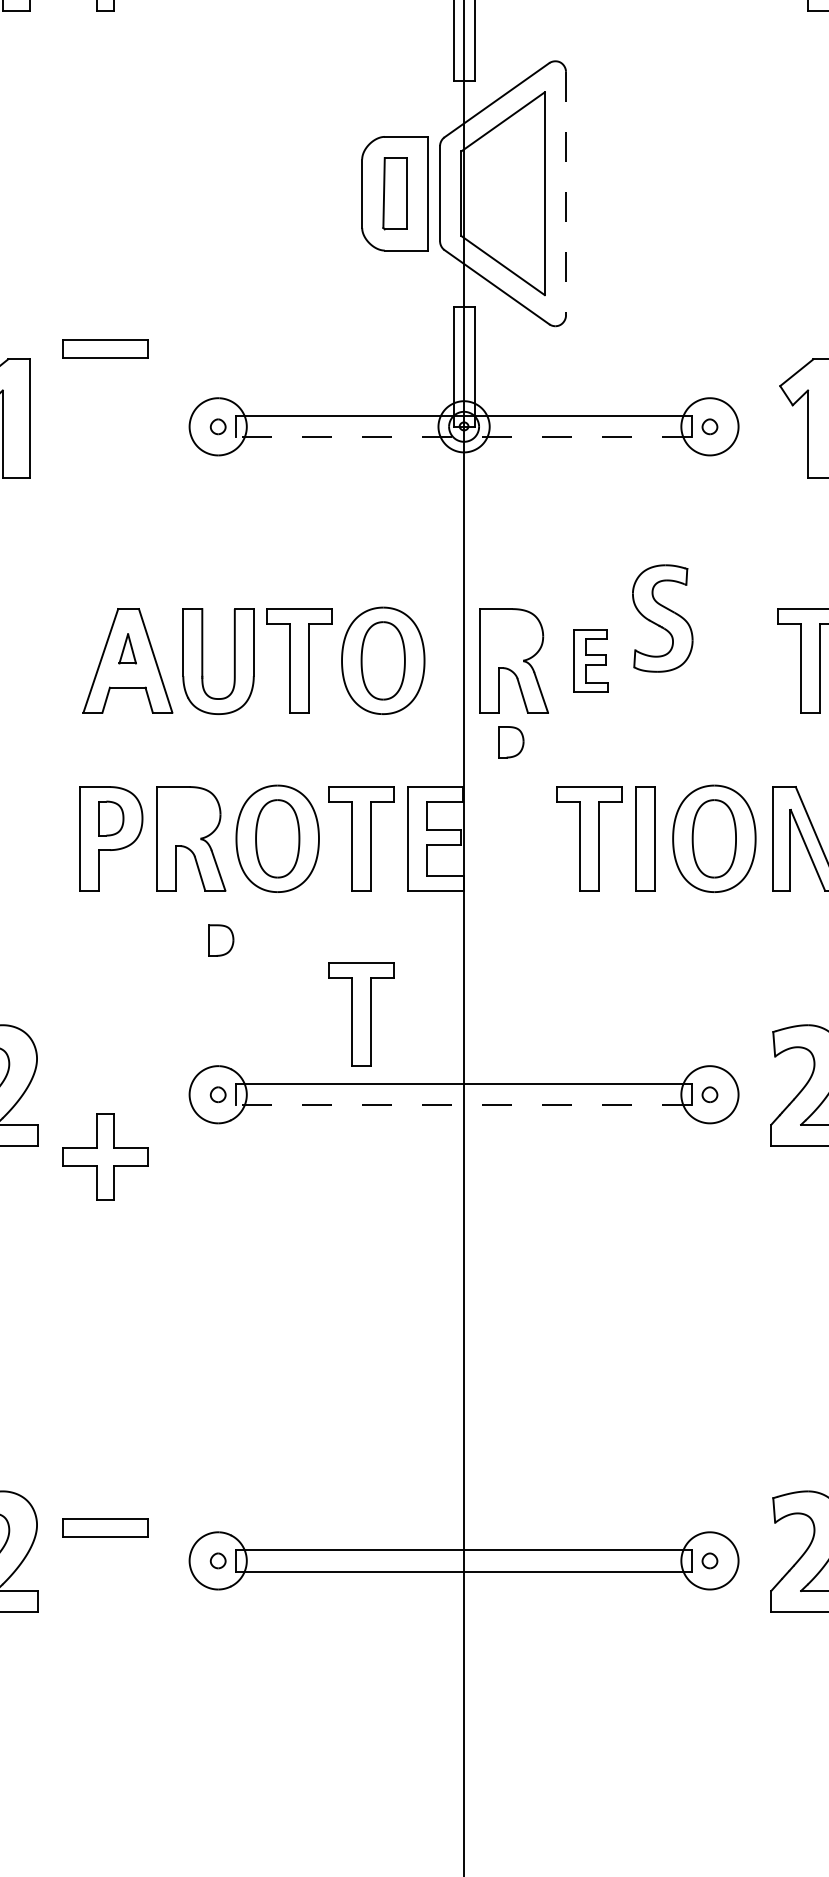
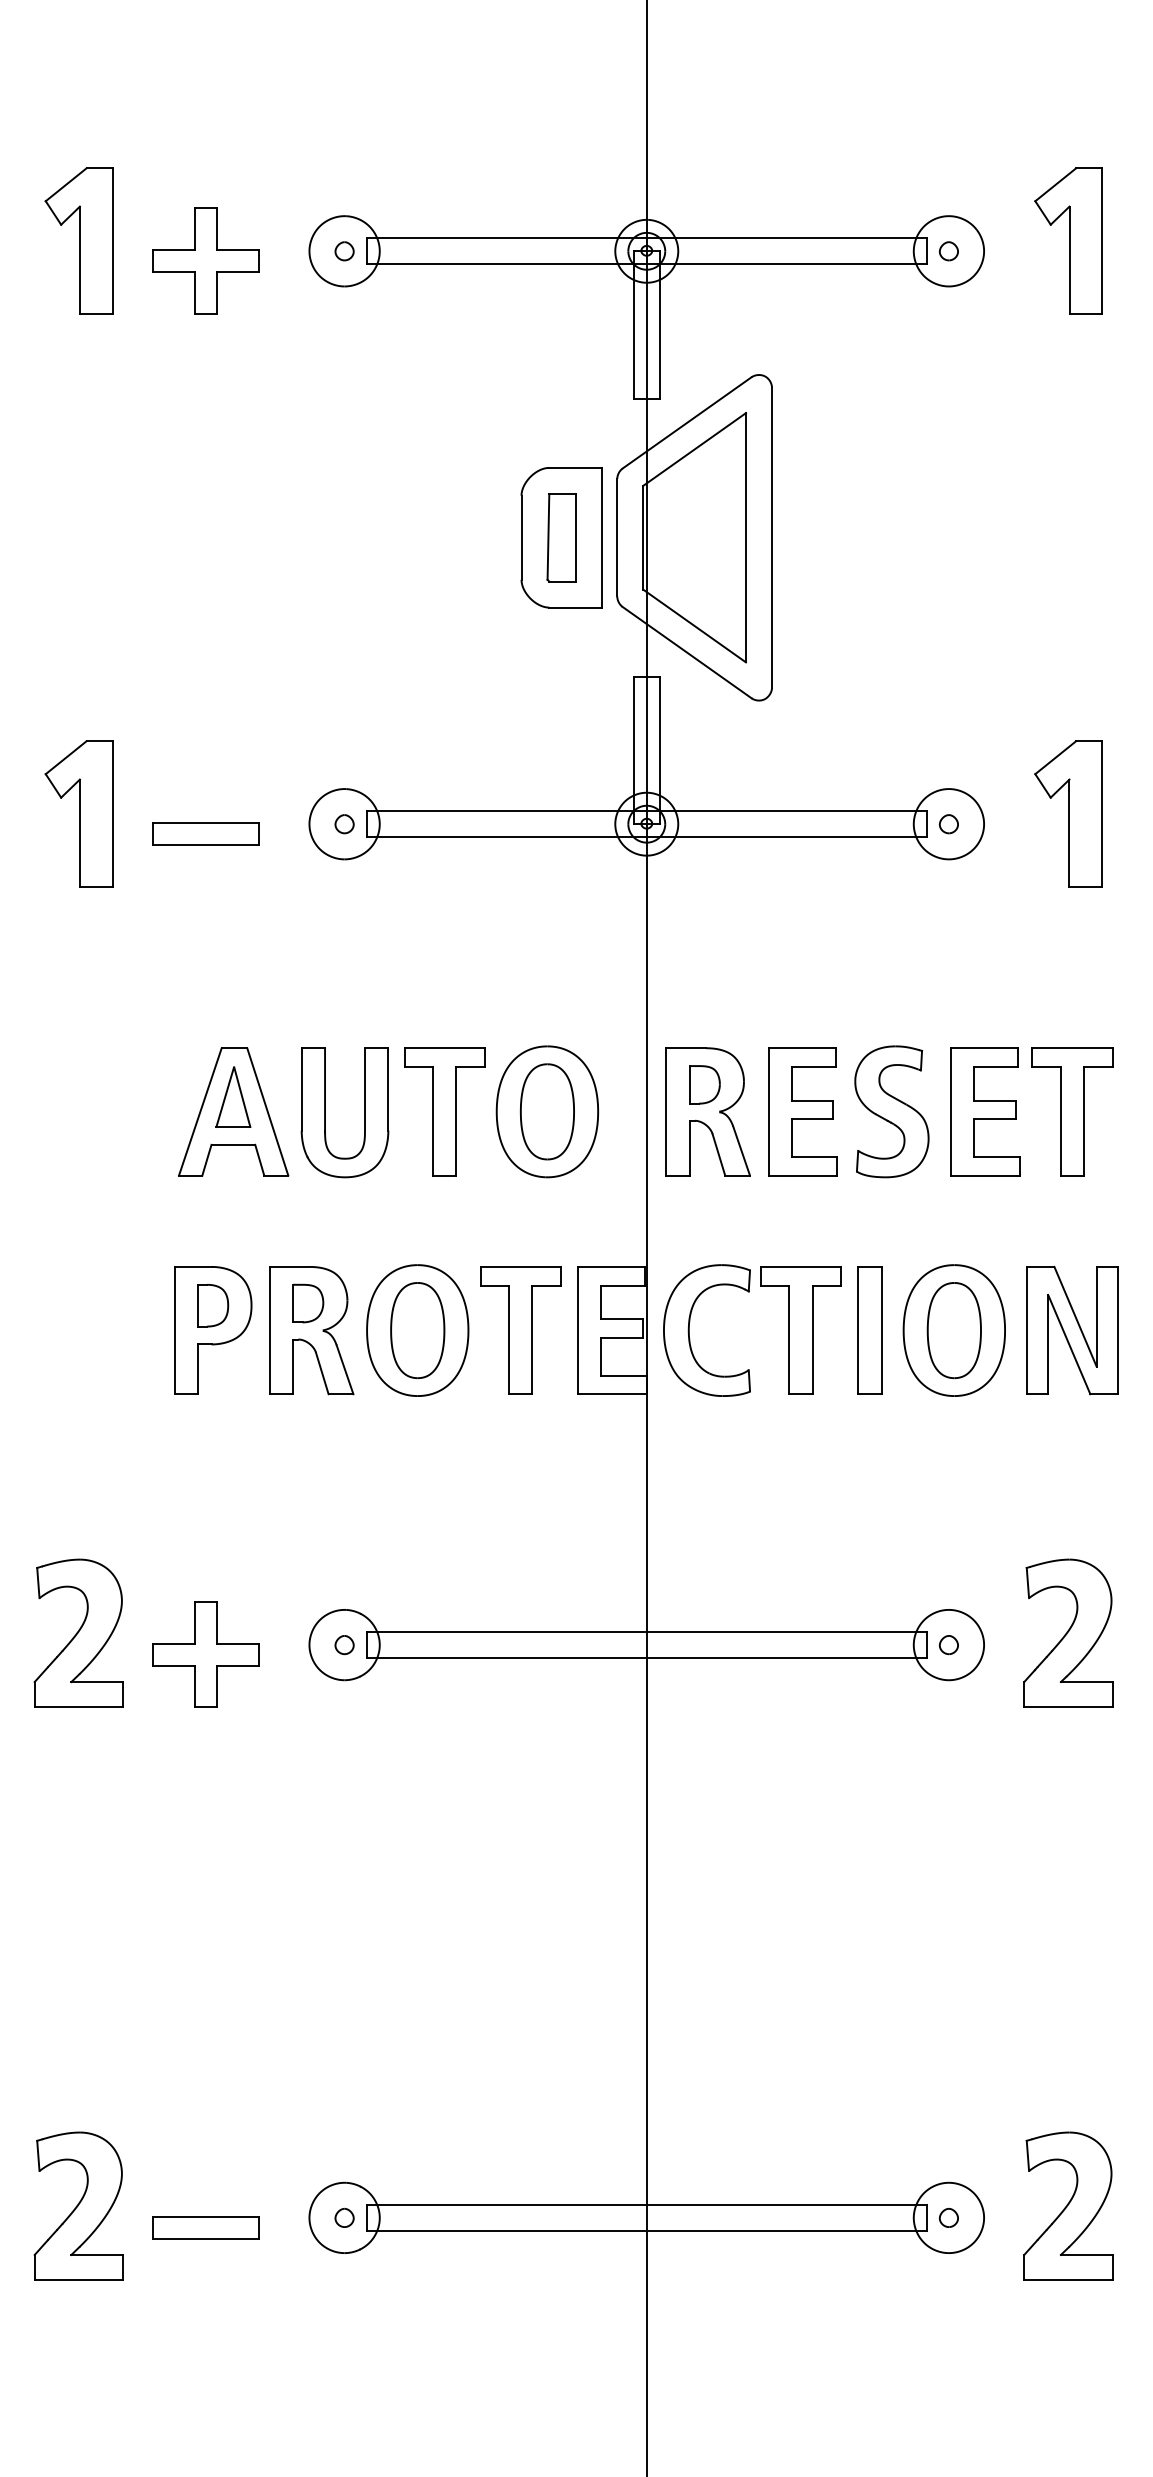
line: (566, 193) -> (772, 537), dashed -> solid
part: (105, 348) -> (205, 833), moved
line: (463, 437) -> (646, 837), dashed -> solid
part: (662, 618) -> (891, 1111), moved
part: (127, 648) -> (233, 1096), size x1.67
part: (590, 660) -> (802, 1111), size x1.67
part: (739, 660) -> (985, 1111), added
part: (511, 741) -> (704, 1084), moved
part: (498, 838) -> (689, 1330), added
part: (221, 940) -> (308, 1303), moved
part: (361, 1014) -> (520, 1546), removed
line: (463, 1105) -> (646, 1658), dashed -> solid
part: (105, 1156) -> (205, 1654), moved
part: (105, 1527) -> (205, 2227), moved

